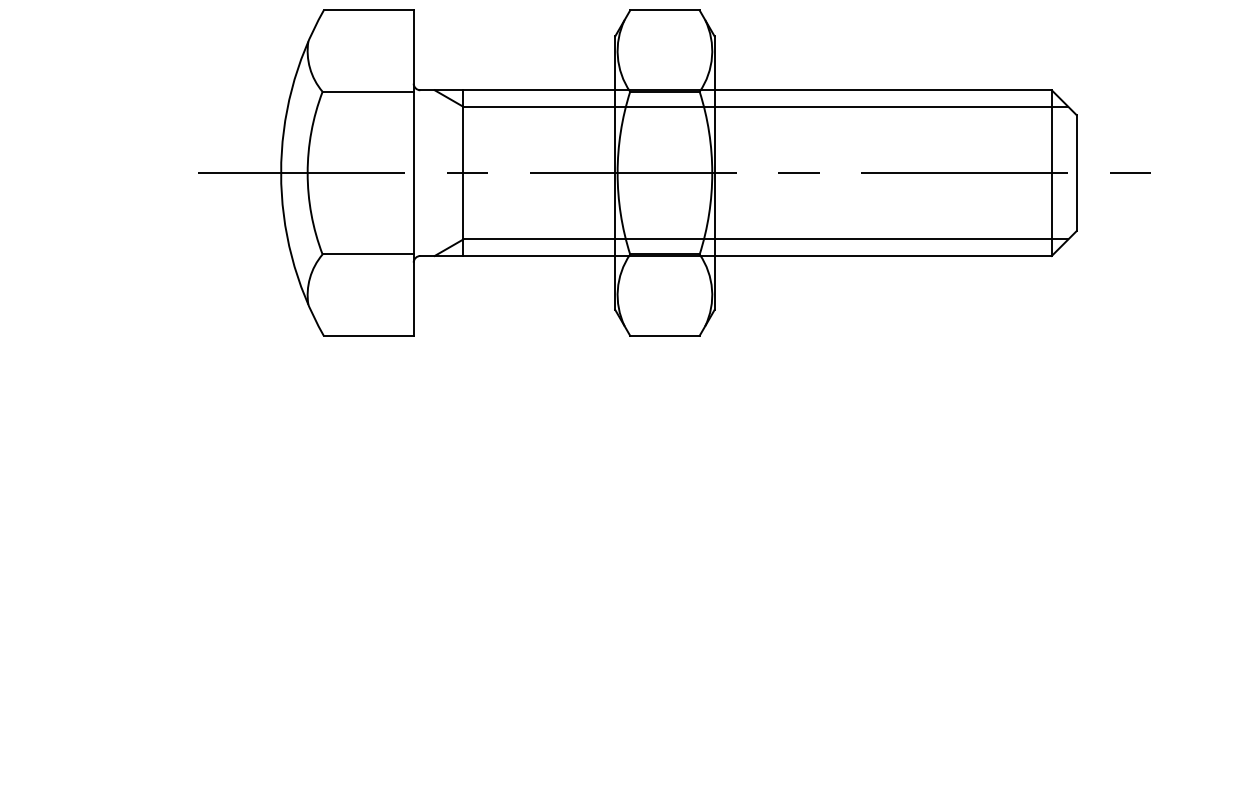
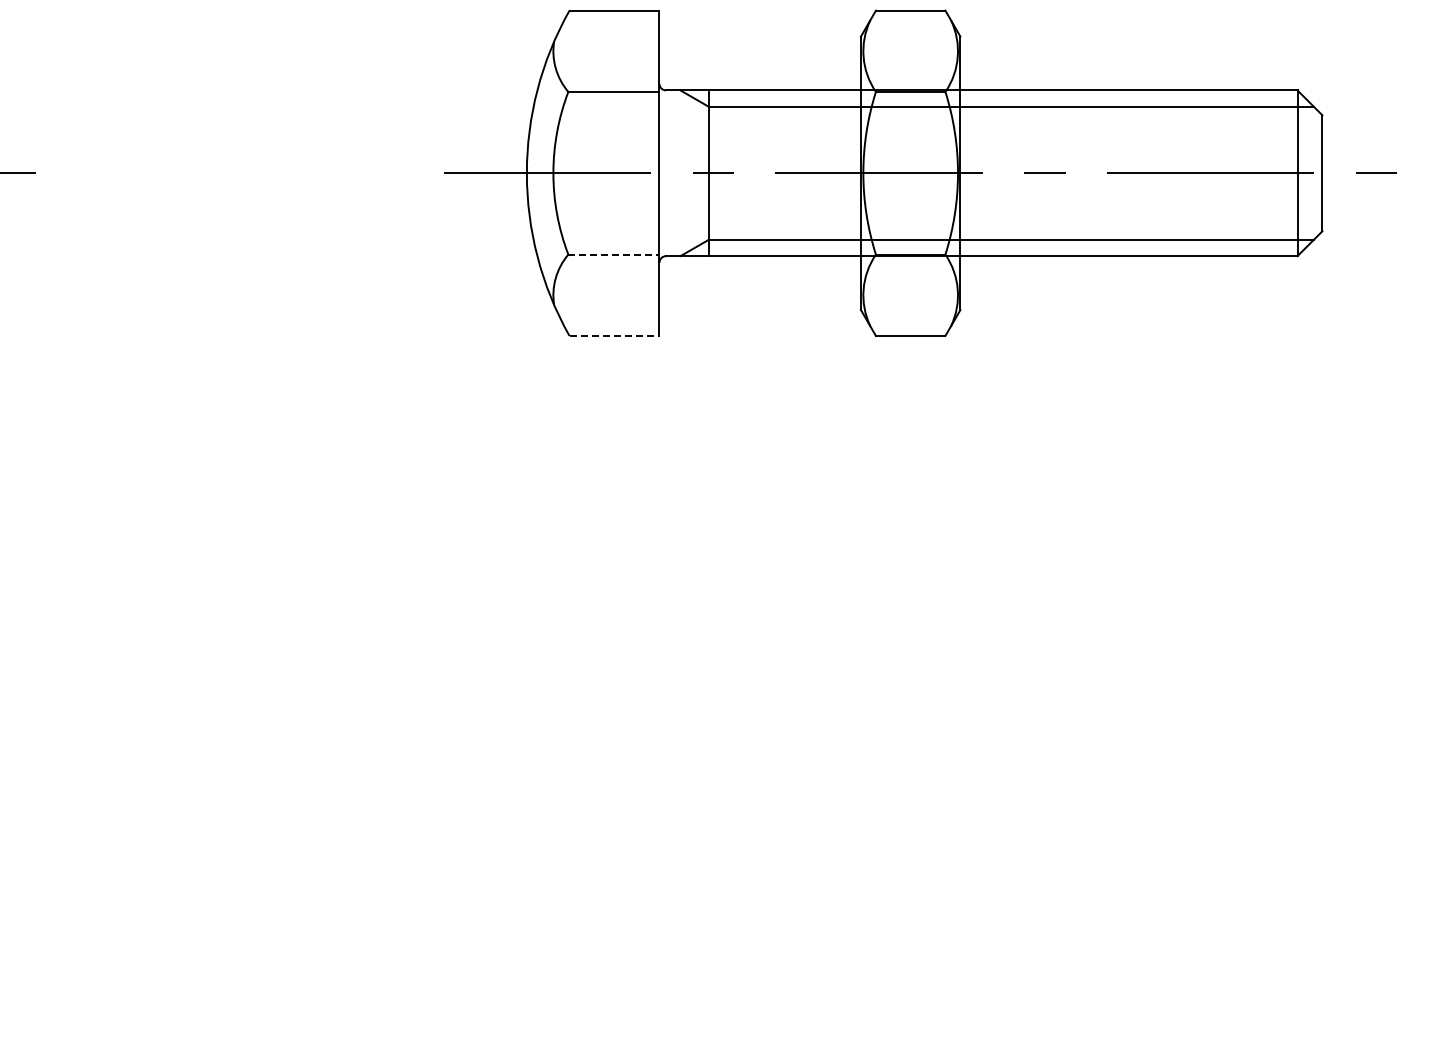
line: (367, 254) -> (613, 254), solid -> dashed
line: (368, 335) -> (614, 335), solid -> dashed

